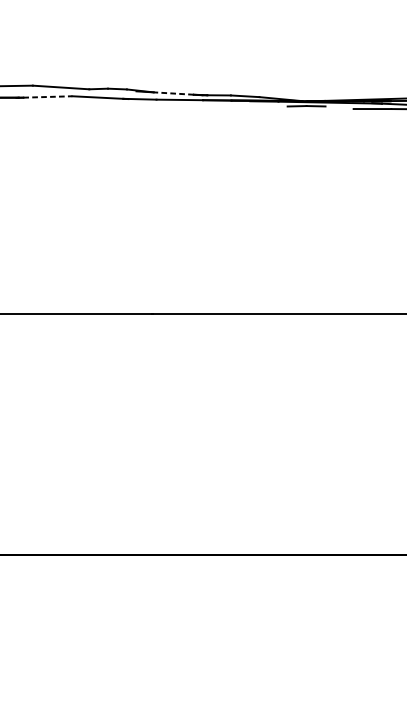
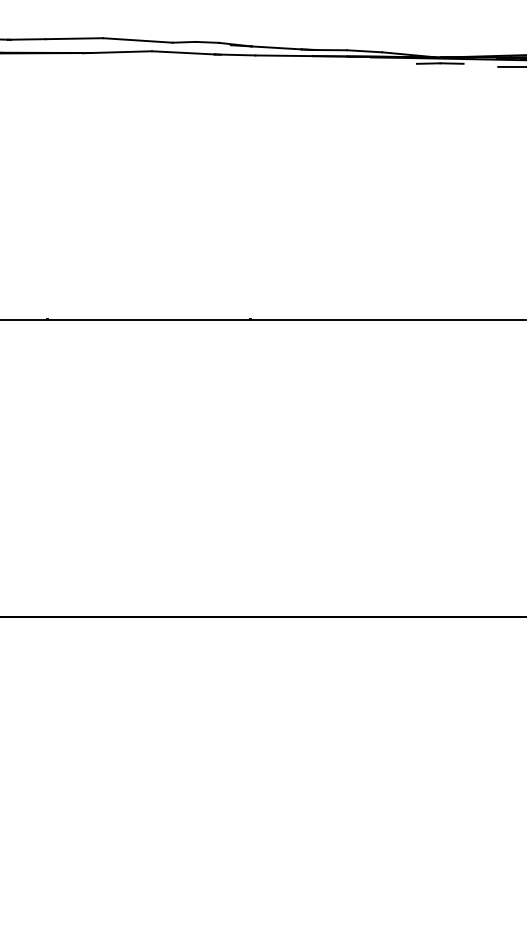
line: (173, 93) -> (276, 47), dashed -> solid
line: (48, 97) -> (122, 52), dashed -> solid

